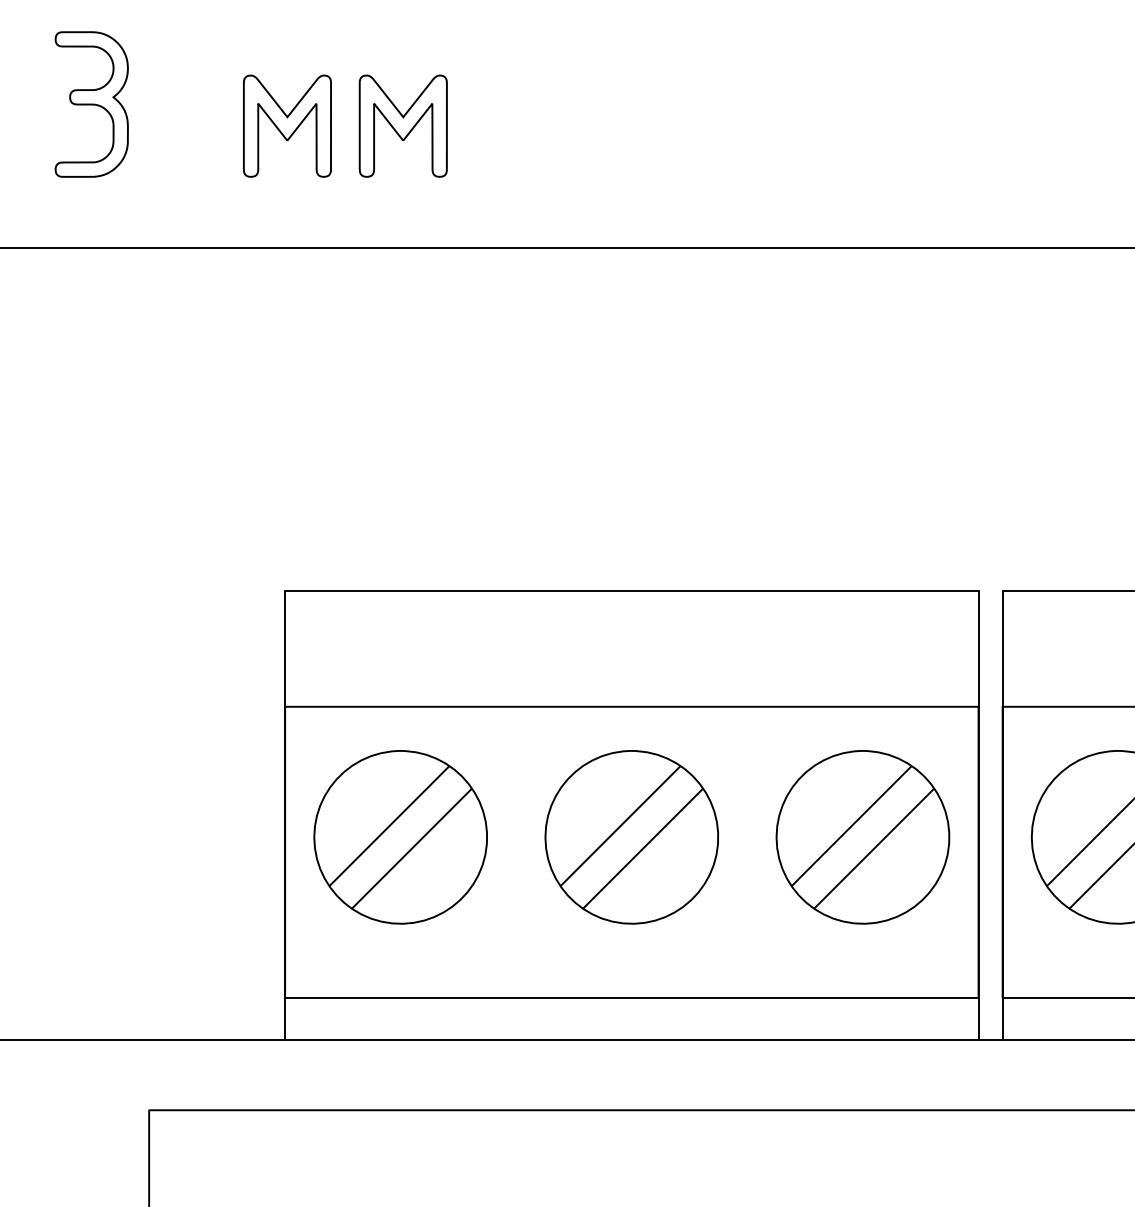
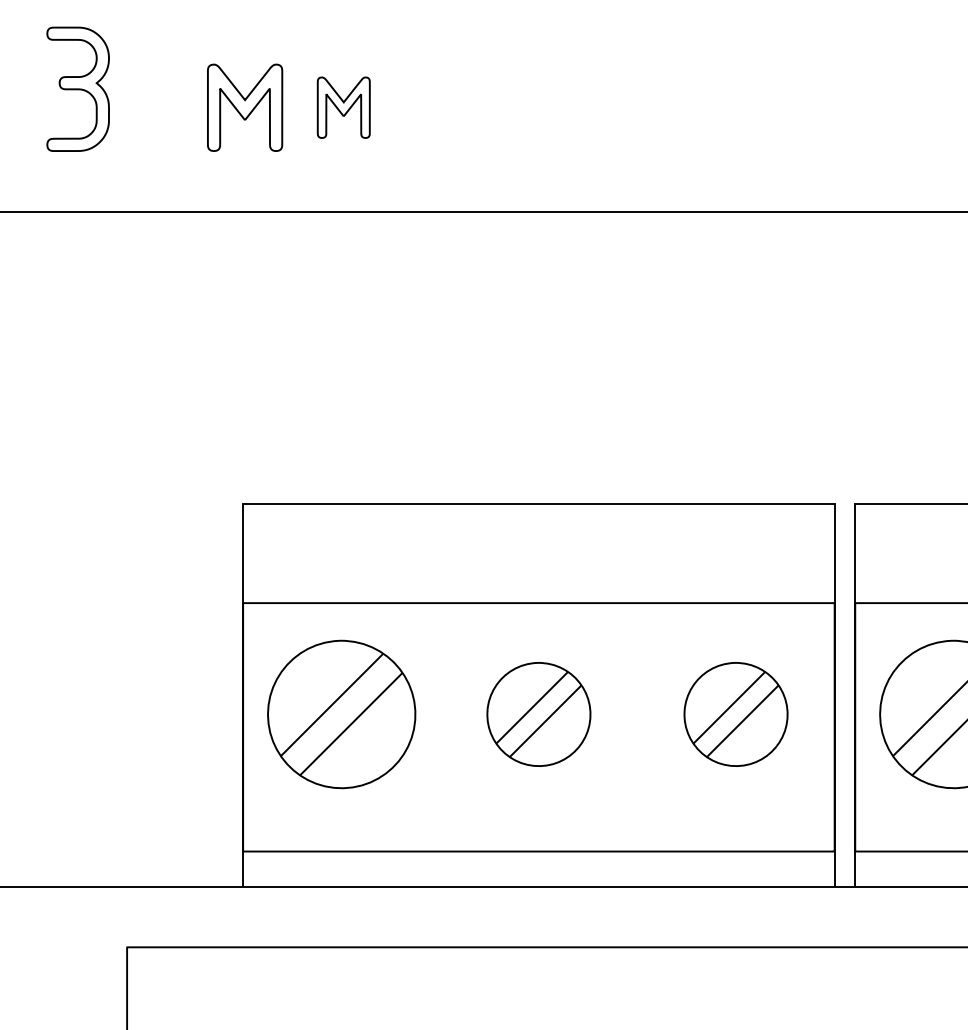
part: (402, 125) -> (343, 107), size x0.7
part: (631, 837) -> (538, 714), size x0.7
part: (862, 837) -> (735, 714), size x0.7

